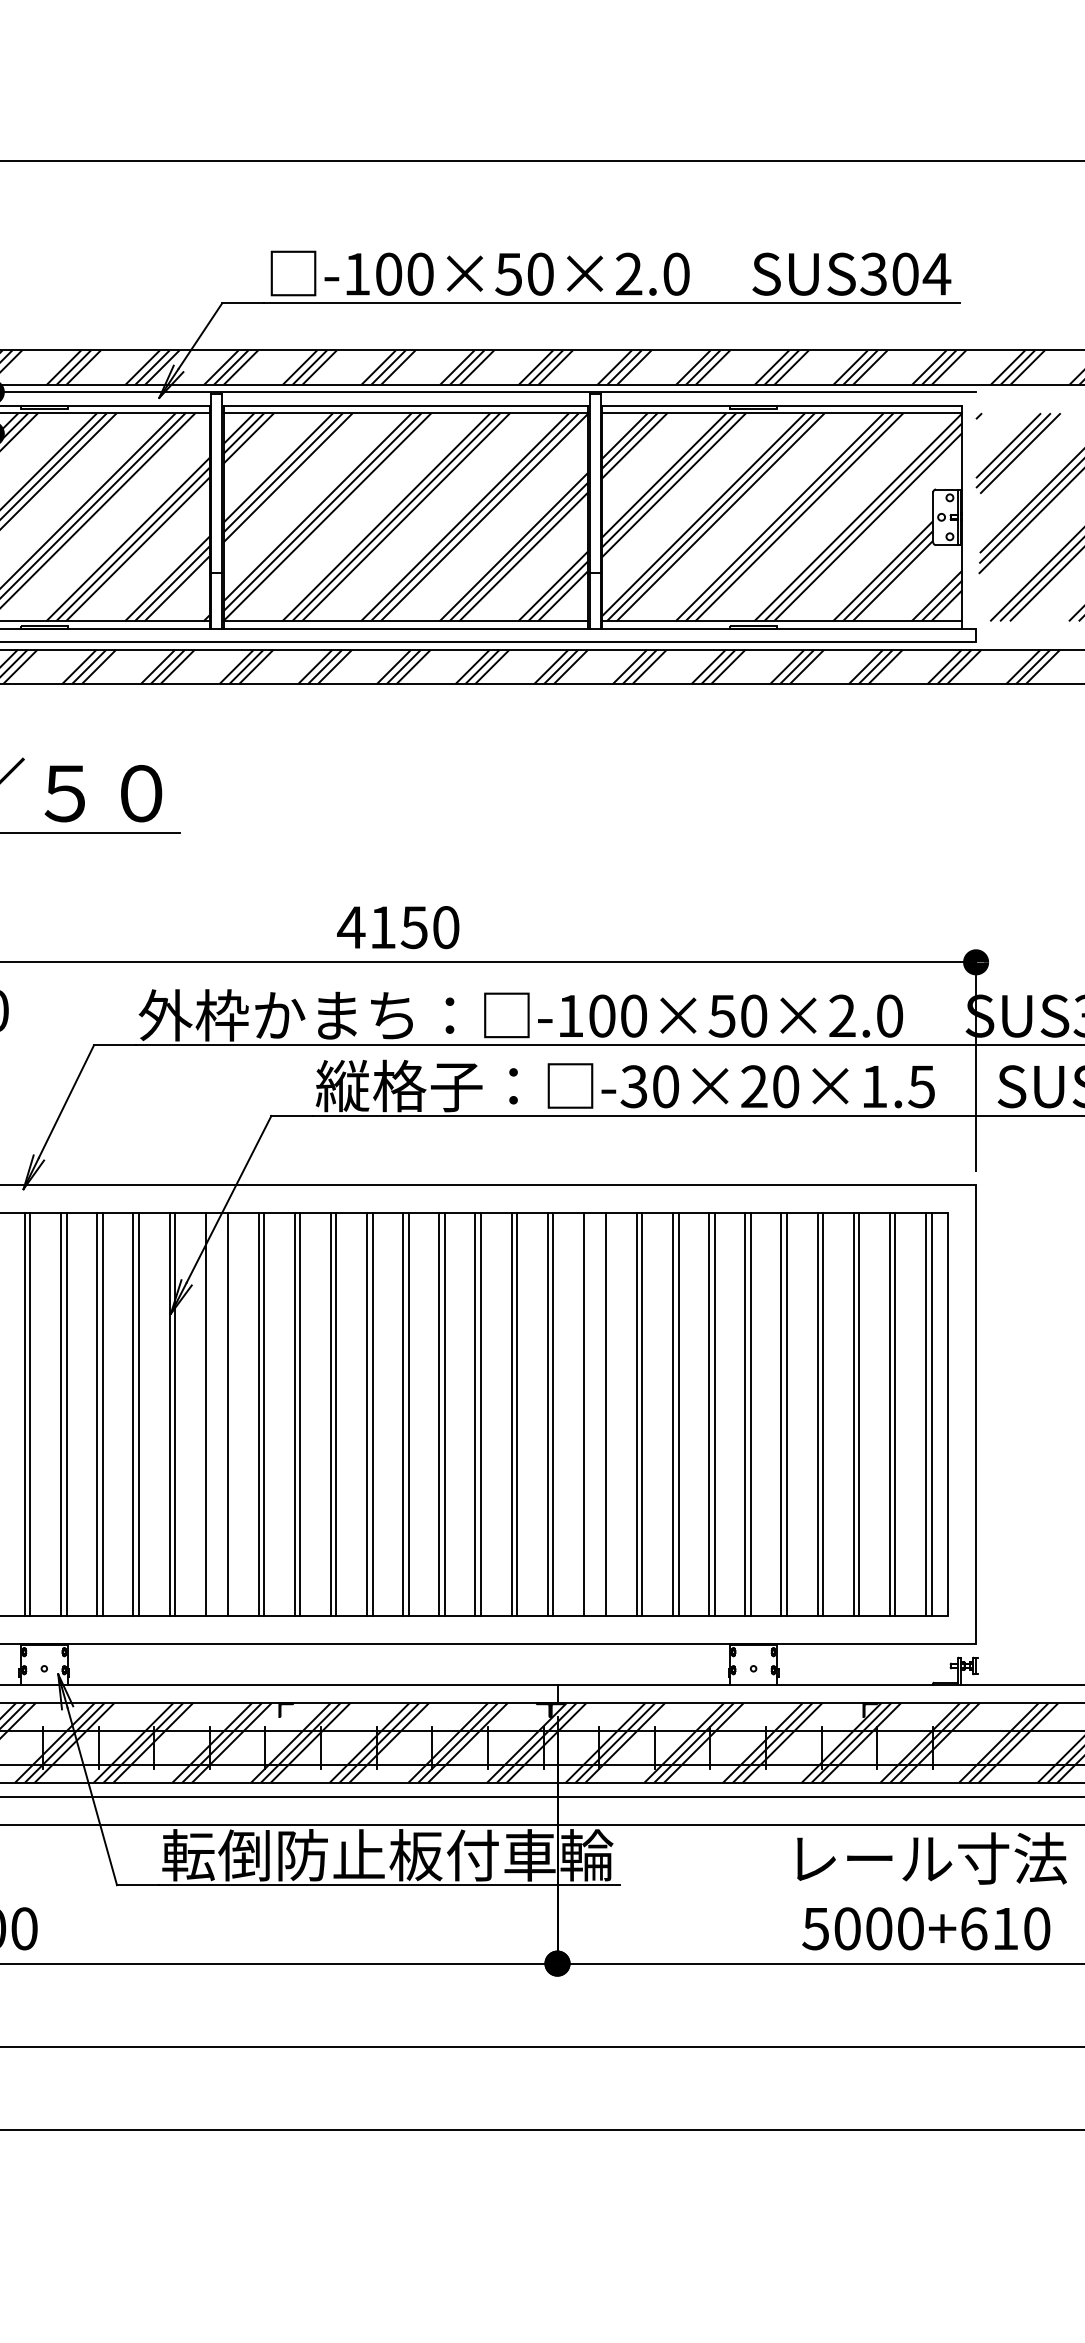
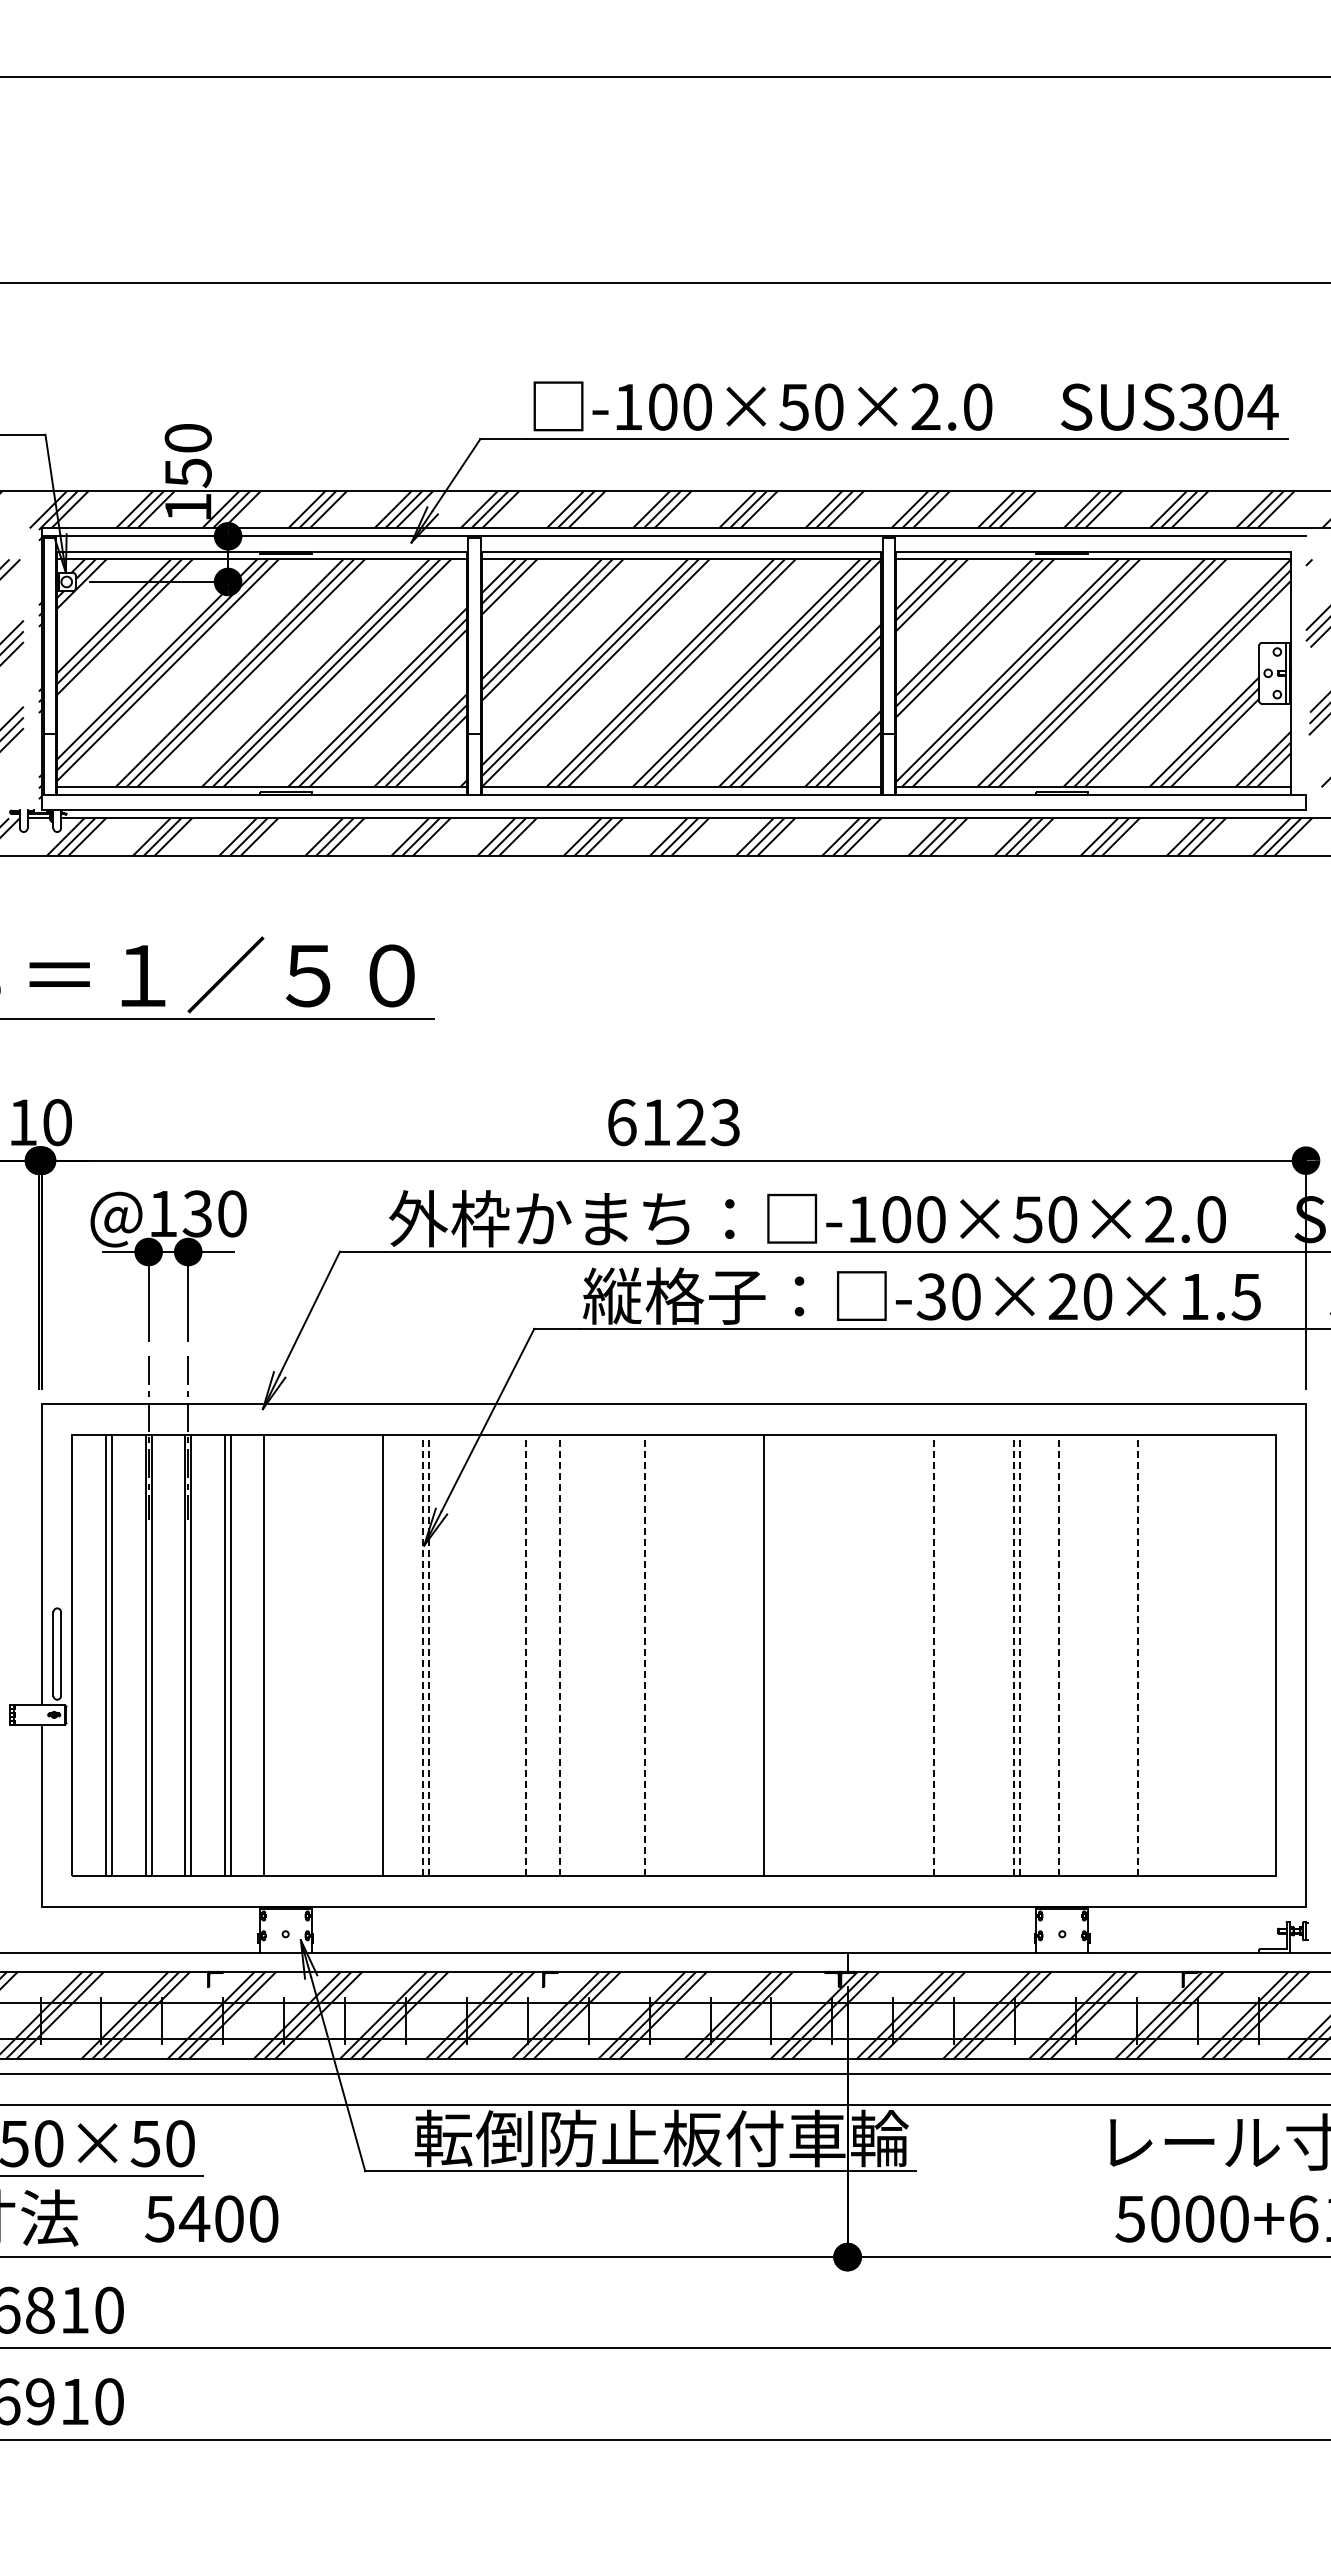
text: (398, 927) -> (673, 1122), 4150 -> 6123
line: (30, 1414) -> (270, 1655), removed
line: (60, 1414) -> (303, 1655), removed
line: (67, 1414) -> (310, 1655), removed
line: (97, 1414) -> (343, 1655), removed
line: (102, 1414) -> (349, 1655), removed
line: (139, 1414) -> (389, 1655), removed
line: (169, 1414) -> (422, 1655), solid -> dashed
line: (174, 1414) -> (428, 1655), solid -> dashed
line: (205, 1414) -> (462, 1655), removed
line: (227, 1414) -> (486, 1655), removed
line: (258, 1414) -> (520, 1655), removed
line: (264, 1414) -> (526, 1655), solid -> dashed
line: (294, 1414) -> (559, 1655), solid -> dashed
line: (299, 1414) -> (565, 1655), removed
line: (330, 1414) -> (599, 1655), removed
line: (336, 1414) -> (605, 1655), removed
line: (366, 1414) -> (638, 1655), removed
line: (372, 1414) -> (645, 1655), solid -> dashed
line: (403, 1414) -> (678, 1655), removed
line: (408, 1414) -> (684, 1655), removed
line: (439, 1414) -> (718, 1655), removed
line: (445, 1414) -> (724, 1655), removed
line: (475, 1414) -> (757, 1655), removed
line: (511, 1414) -> (797, 1655), removed
line: (517, 1414) -> (803, 1655), removed
line: (547, 1414) -> (836, 1655), removed
line: (553, 1414) -> (843, 1655), removed
line: (583, 1414) -> (876, 1655), removed
line: (605, 1414) -> (900, 1655), removed
line: (636, 1414) -> (934, 1655), solid -> dashed
line: (642, 1414) -> (940, 1655), removed
line: (673, 1414) -> (974, 1655), removed
line: (678, 1414) -> (980, 1655), removed
line: (708, 1414) -> (1013, 1655), solid -> dashed
line: (714, 1414) -> (1019, 1655), solid -> dashed
line: (745, 1414) -> (1053, 1655), removed
line: (751, 1414) -> (1059, 1655), solid -> dashed
line: (781, 1414) -> (1092, 1655), removed
line: (786, 1414) -> (1098, 1655), removed
line: (817, 1414) -> (1132, 1655), removed
line: (823, 1414) -> (1138, 1655), solid -> dashed
line: (853, 1414) -> (1171, 1655), removed
line: (859, 1414) -> (1178, 1655), removed
line: (889, 1414) -> (1211, 1655), removed
line: (895, 1414) -> (1217, 1655), removed
line: (926, 1414) -> (1251, 1655), removed
line: (931, 1414) -> (1257, 1655), removed

